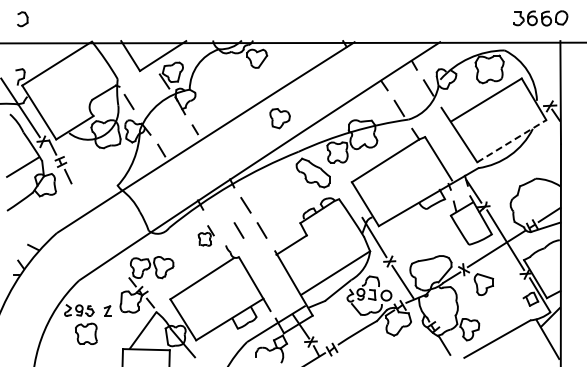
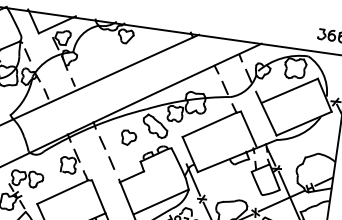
part: (279, 118) -> (128, 137), moved
line: (512, 140) -> (304, 123), dashed -> solid
line: (238, 230) -> (94, 160), removed
part: (205, 235) -> (69, 160), size x1.67

